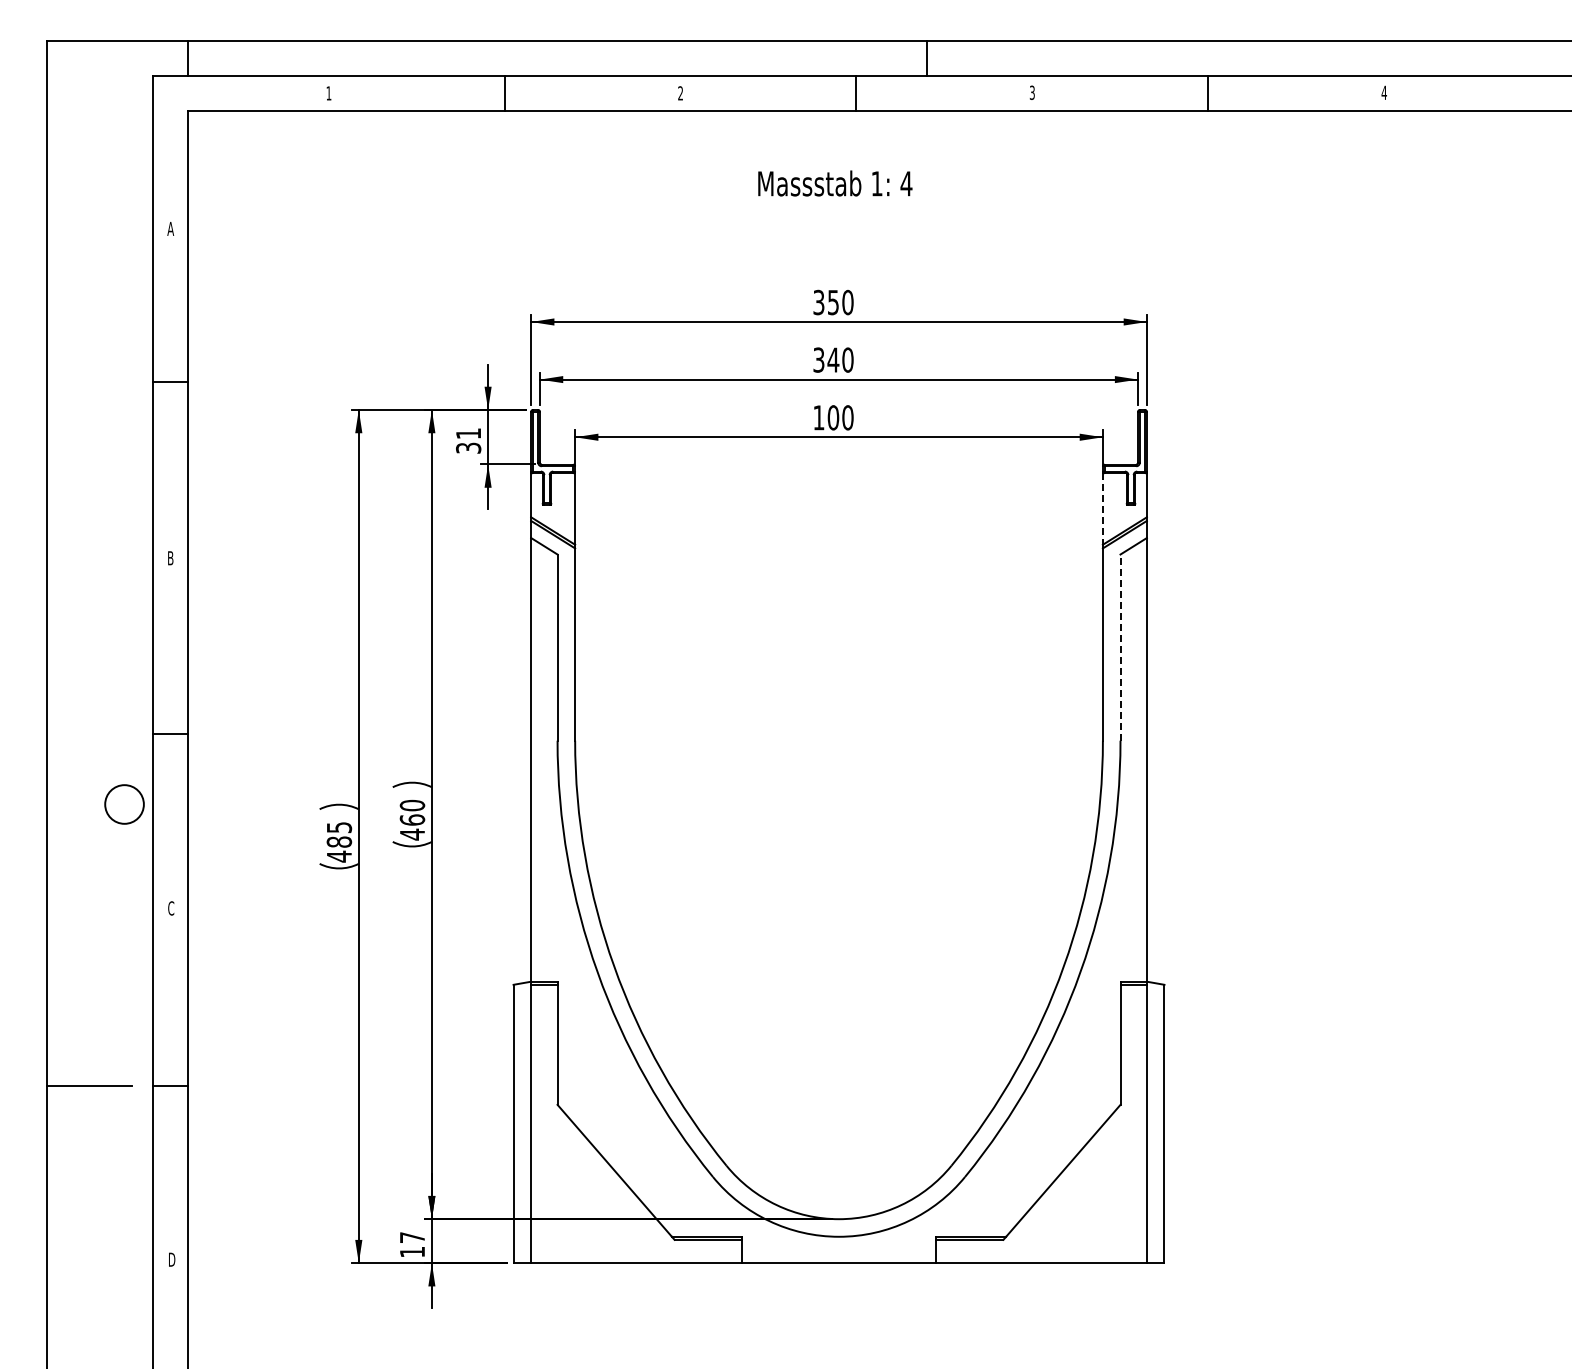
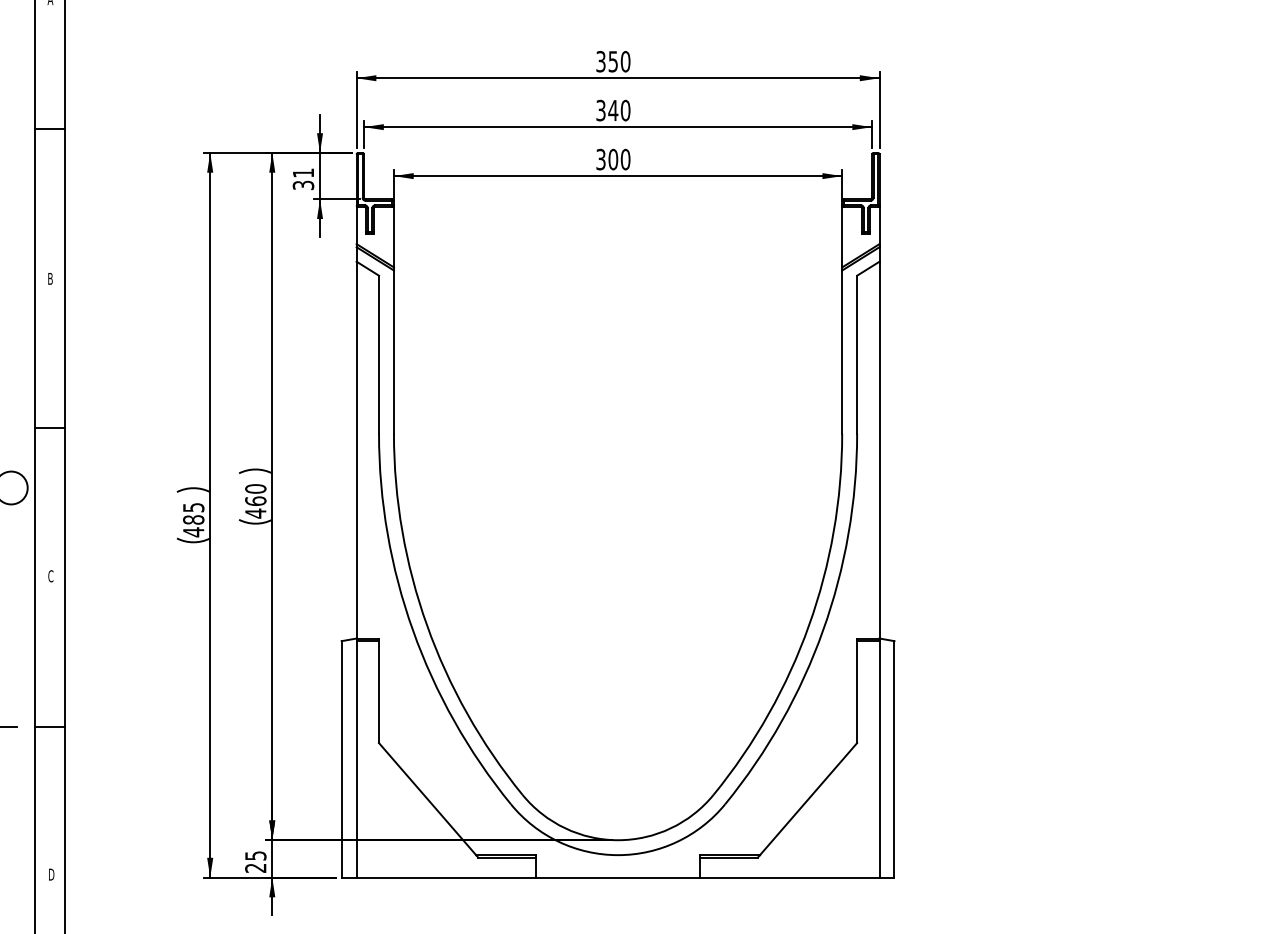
text: (818, 417) -> (600, 159), 100 -> 300
line: (1102, 509) -> (841, 237), dashed -> solid
line: (1120, 647) -> (857, 354), dashed -> solid
text: (412, 1244) -> (255, 861), 17 -> 25

